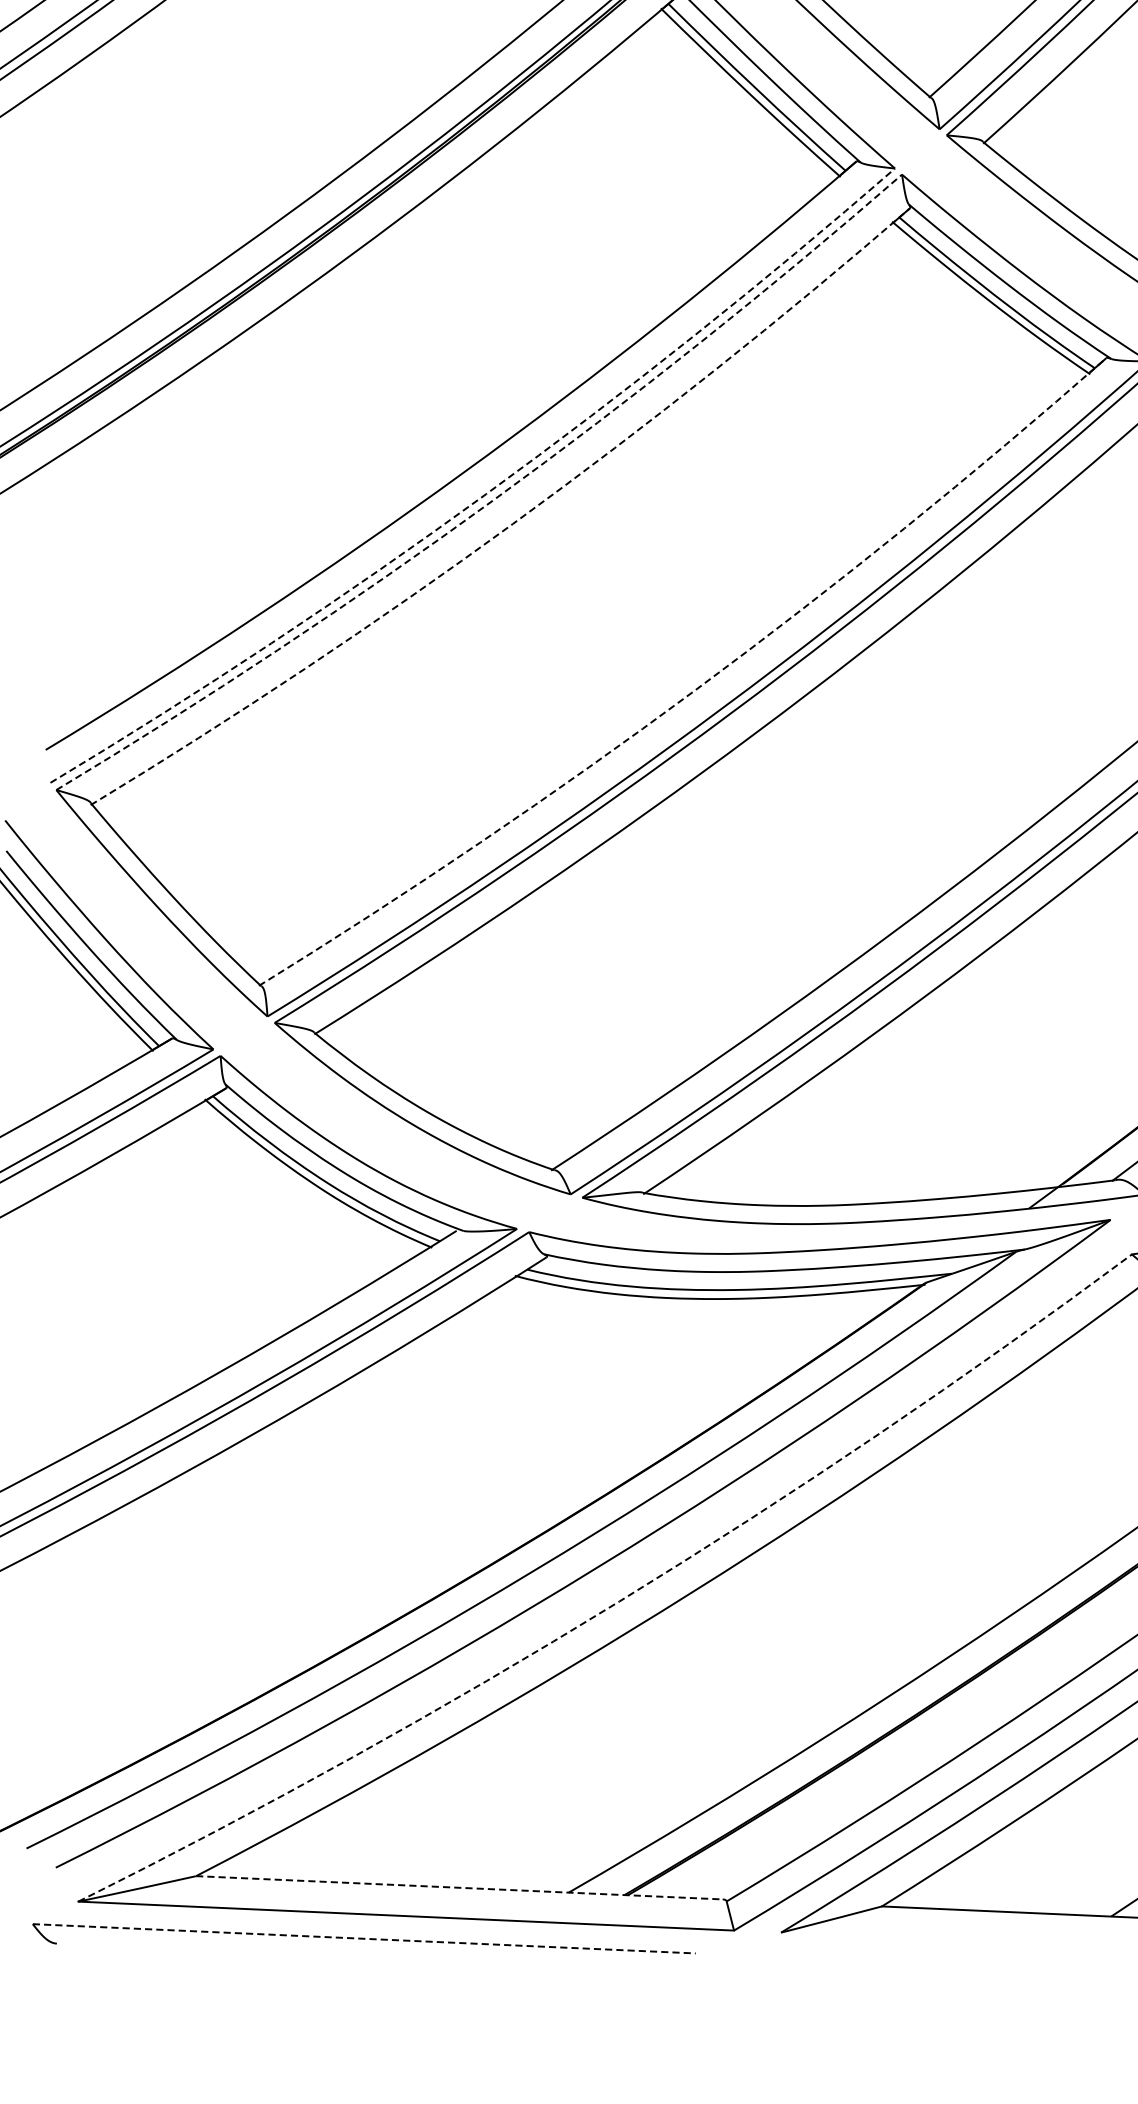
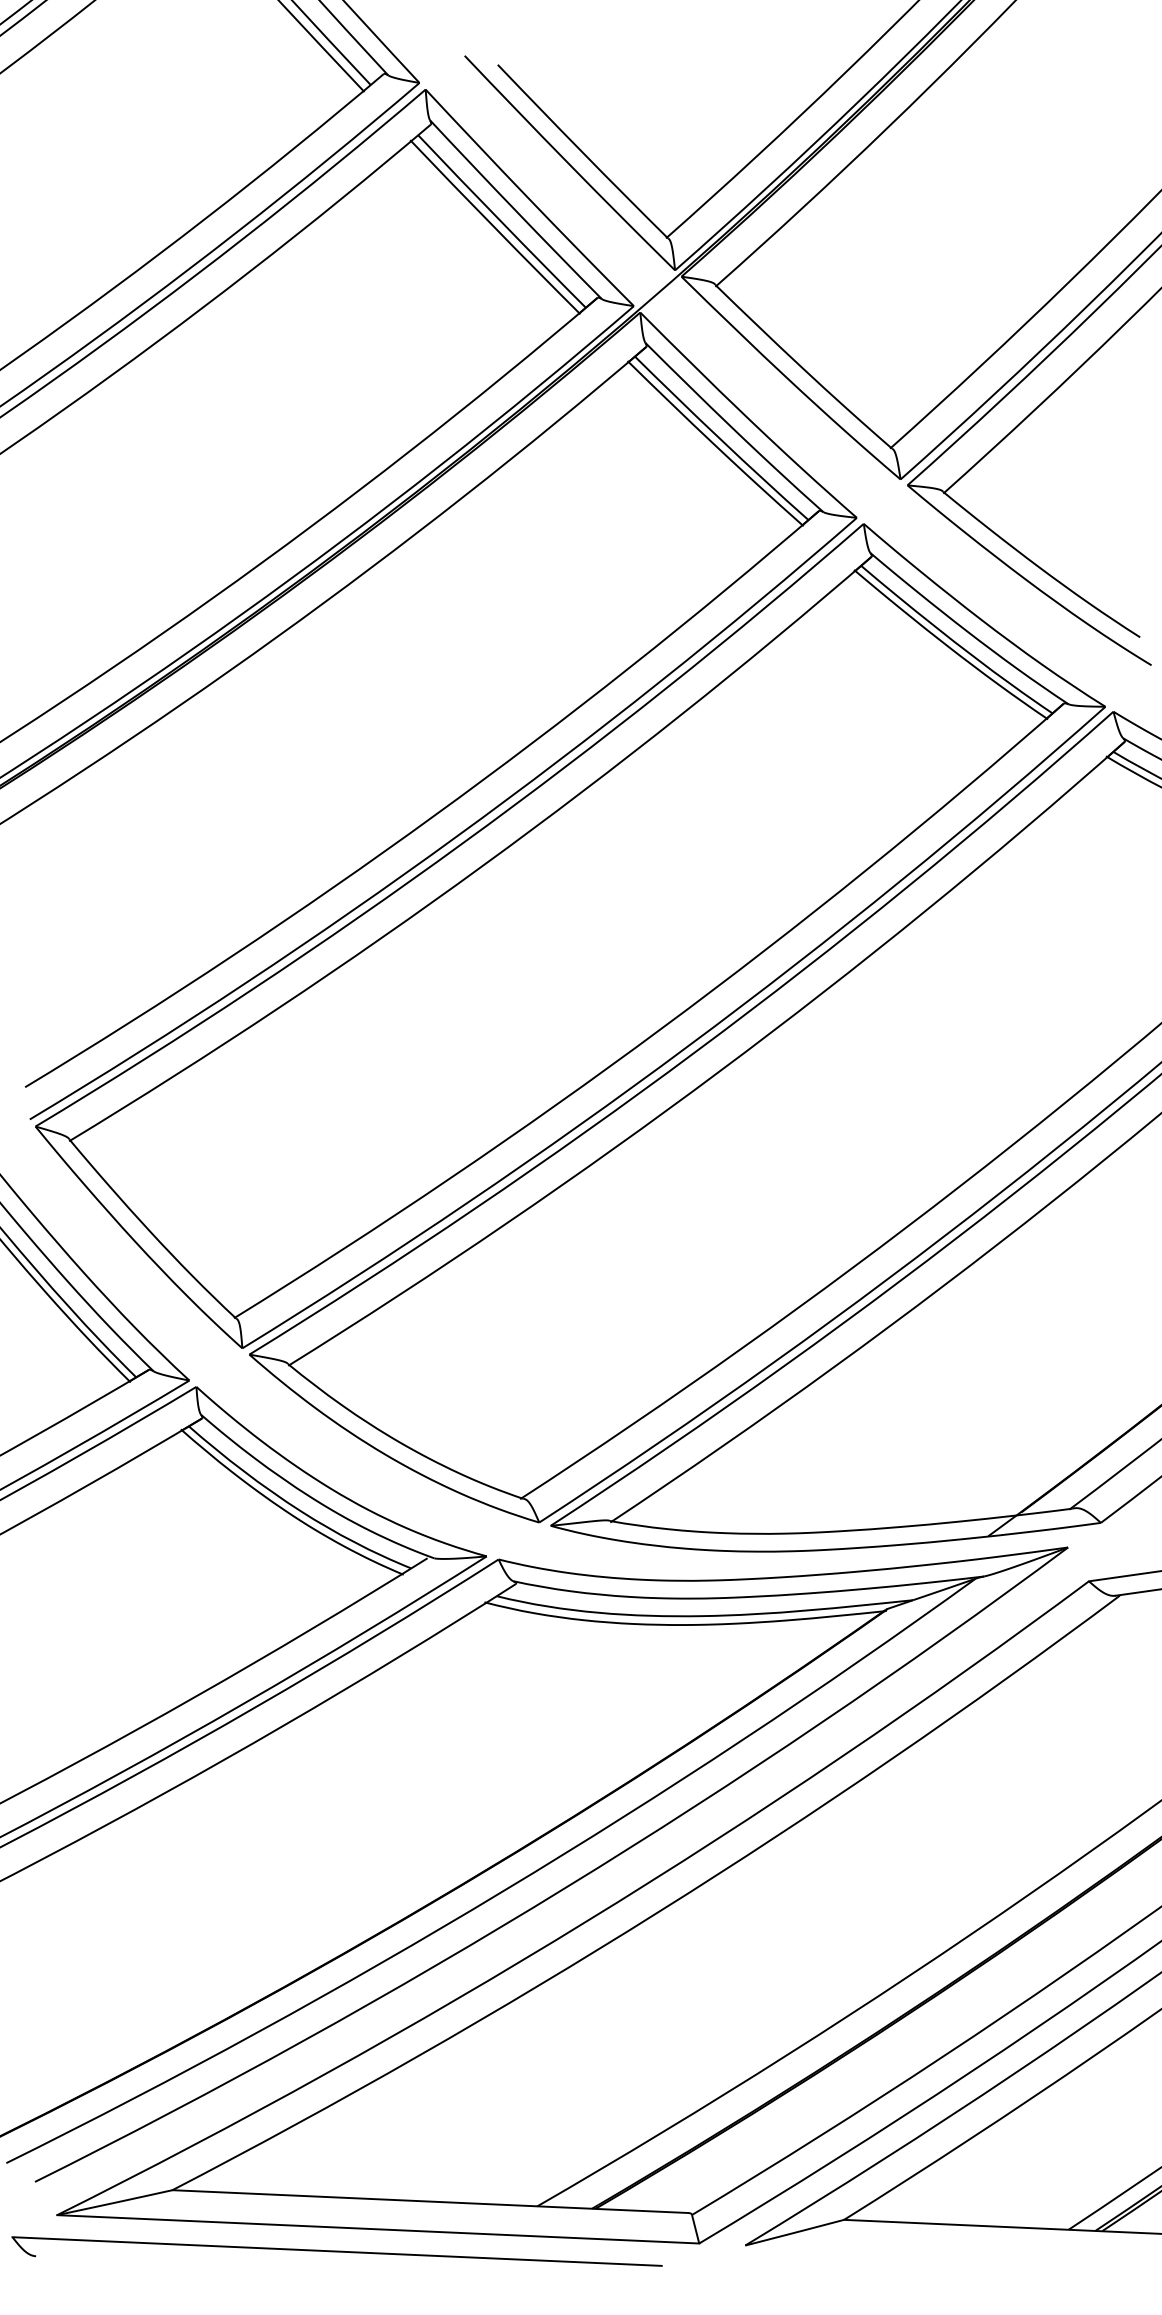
arc: (486, 493) -> (456, 836), dashed -> solid
arc: (492, 501) -> (462, 843), dashed -> solid
arc: (512, 523) -> (482, 865), dashed -> solid
arc: (695, 689) -> (661, 1028), dashed -> solid
arc: (619, 1601) -> (587, 1921), dashed -> solid
line: (459, 1887) -> (430, 2201), dashed -> solid
line: (364, 1938) -> (337, 2251), dashed -> solid

